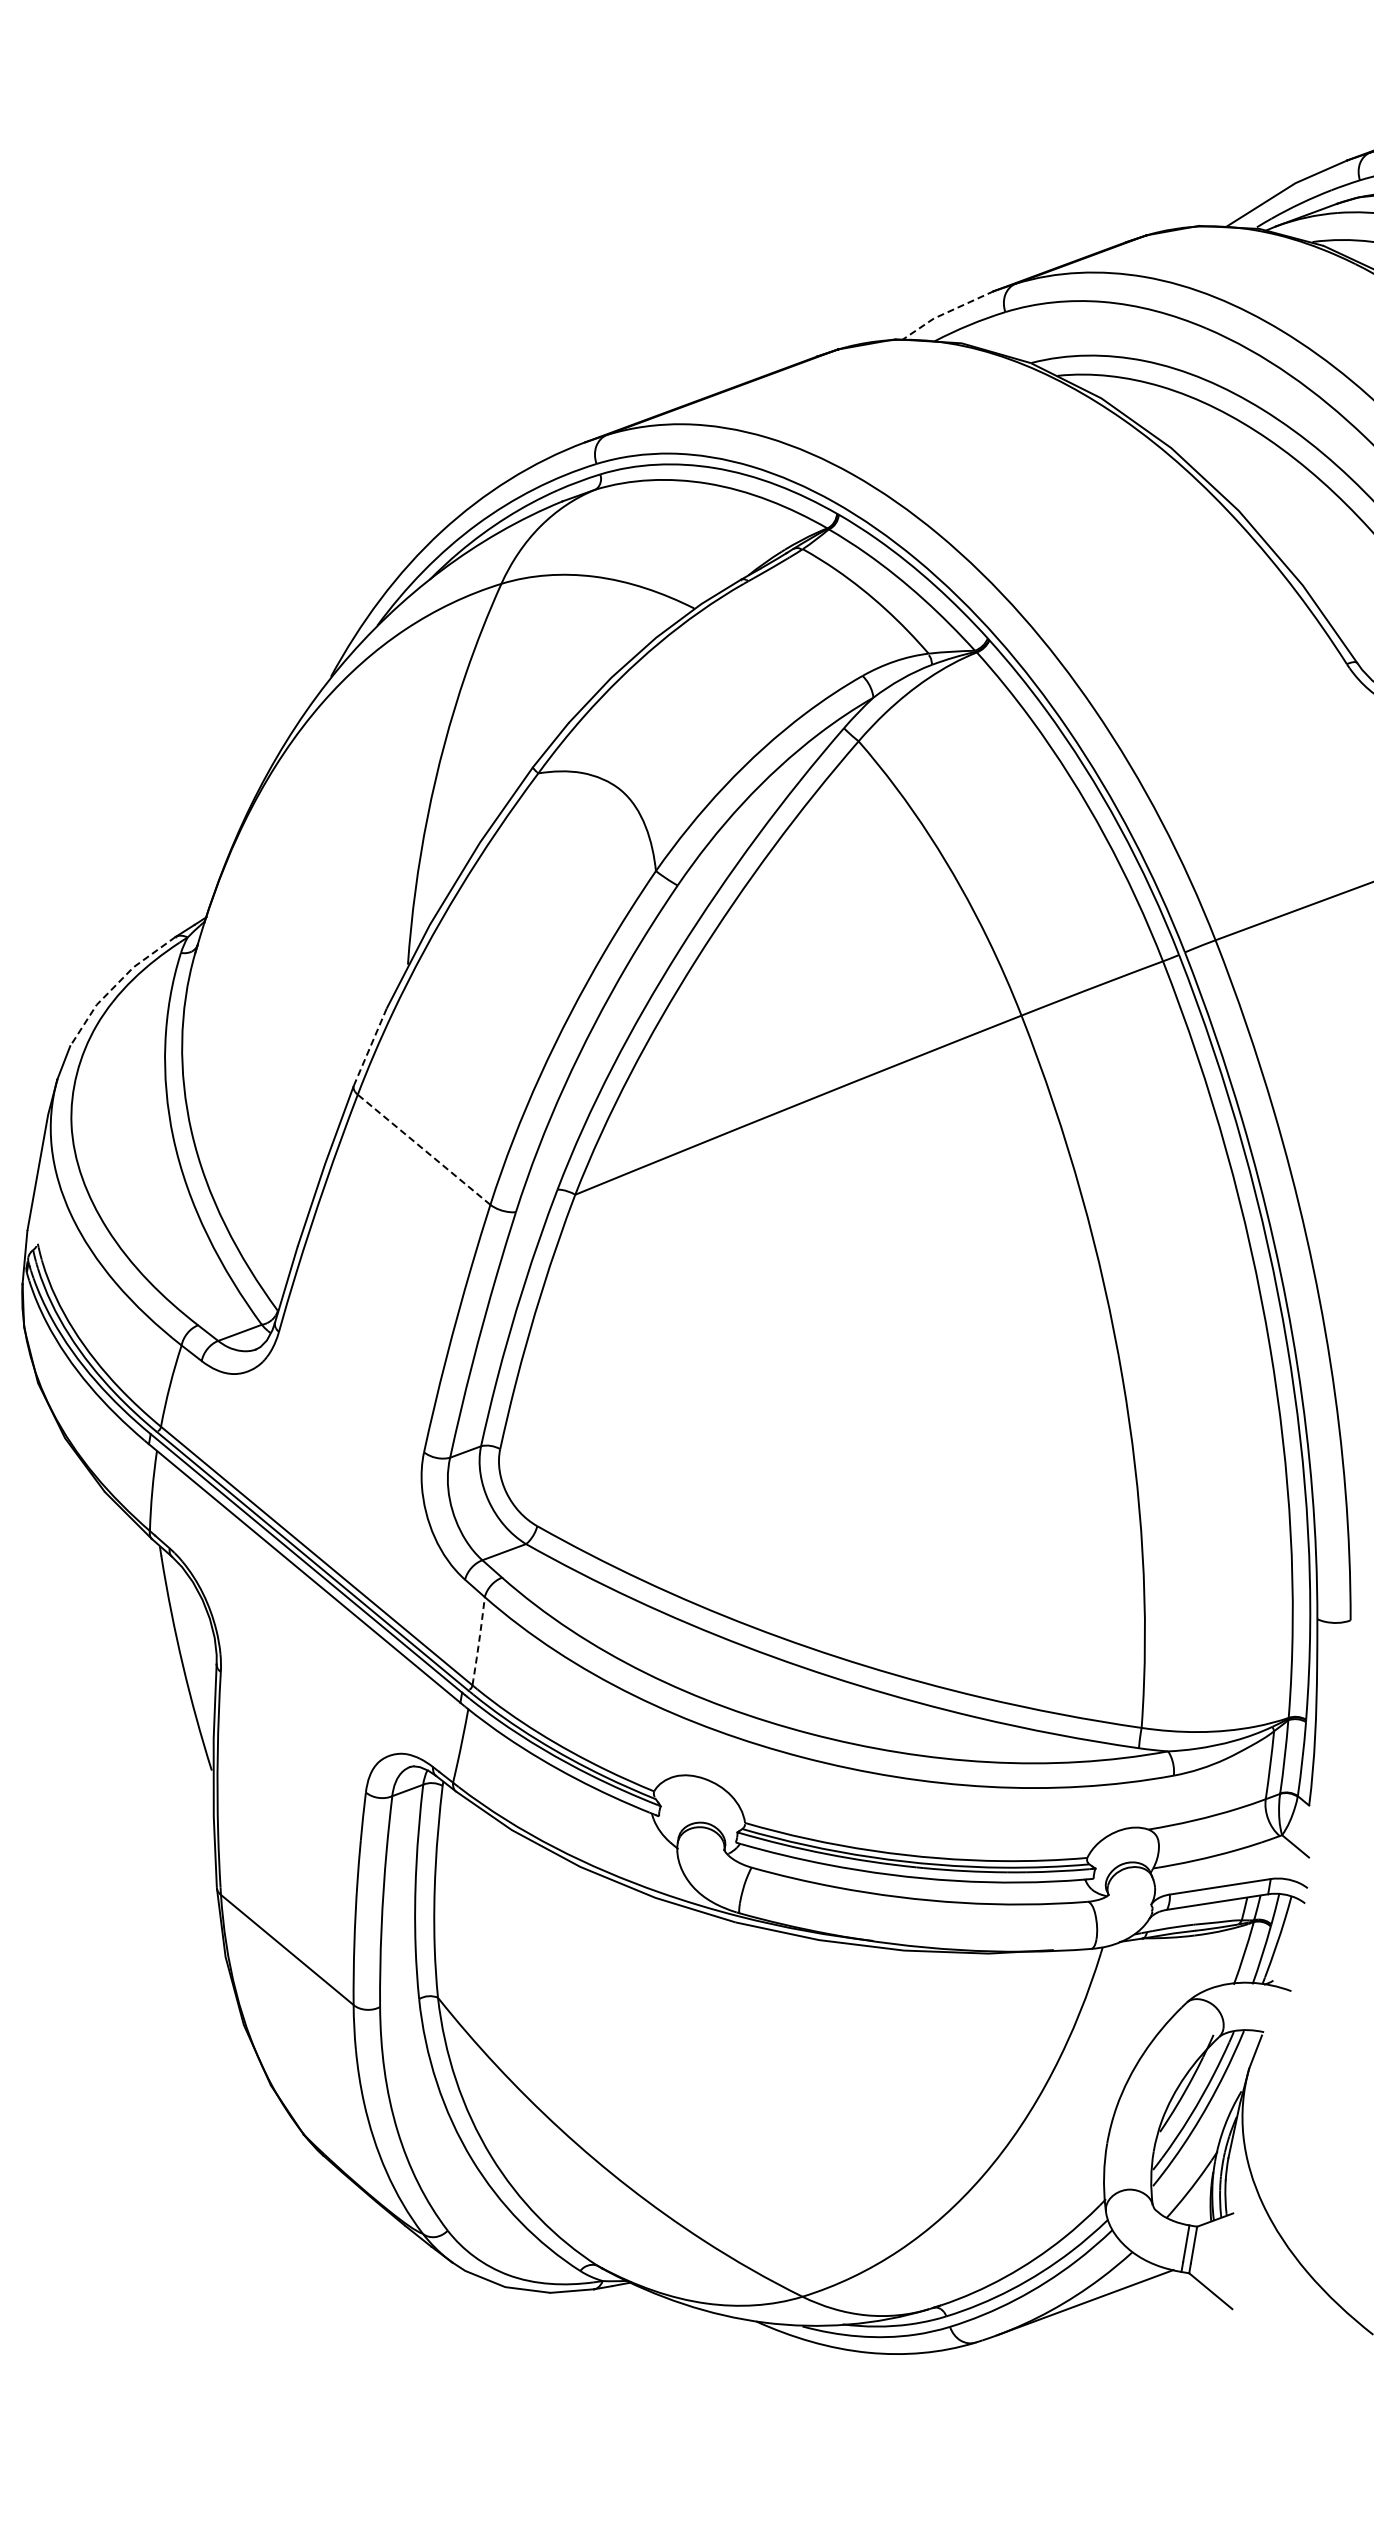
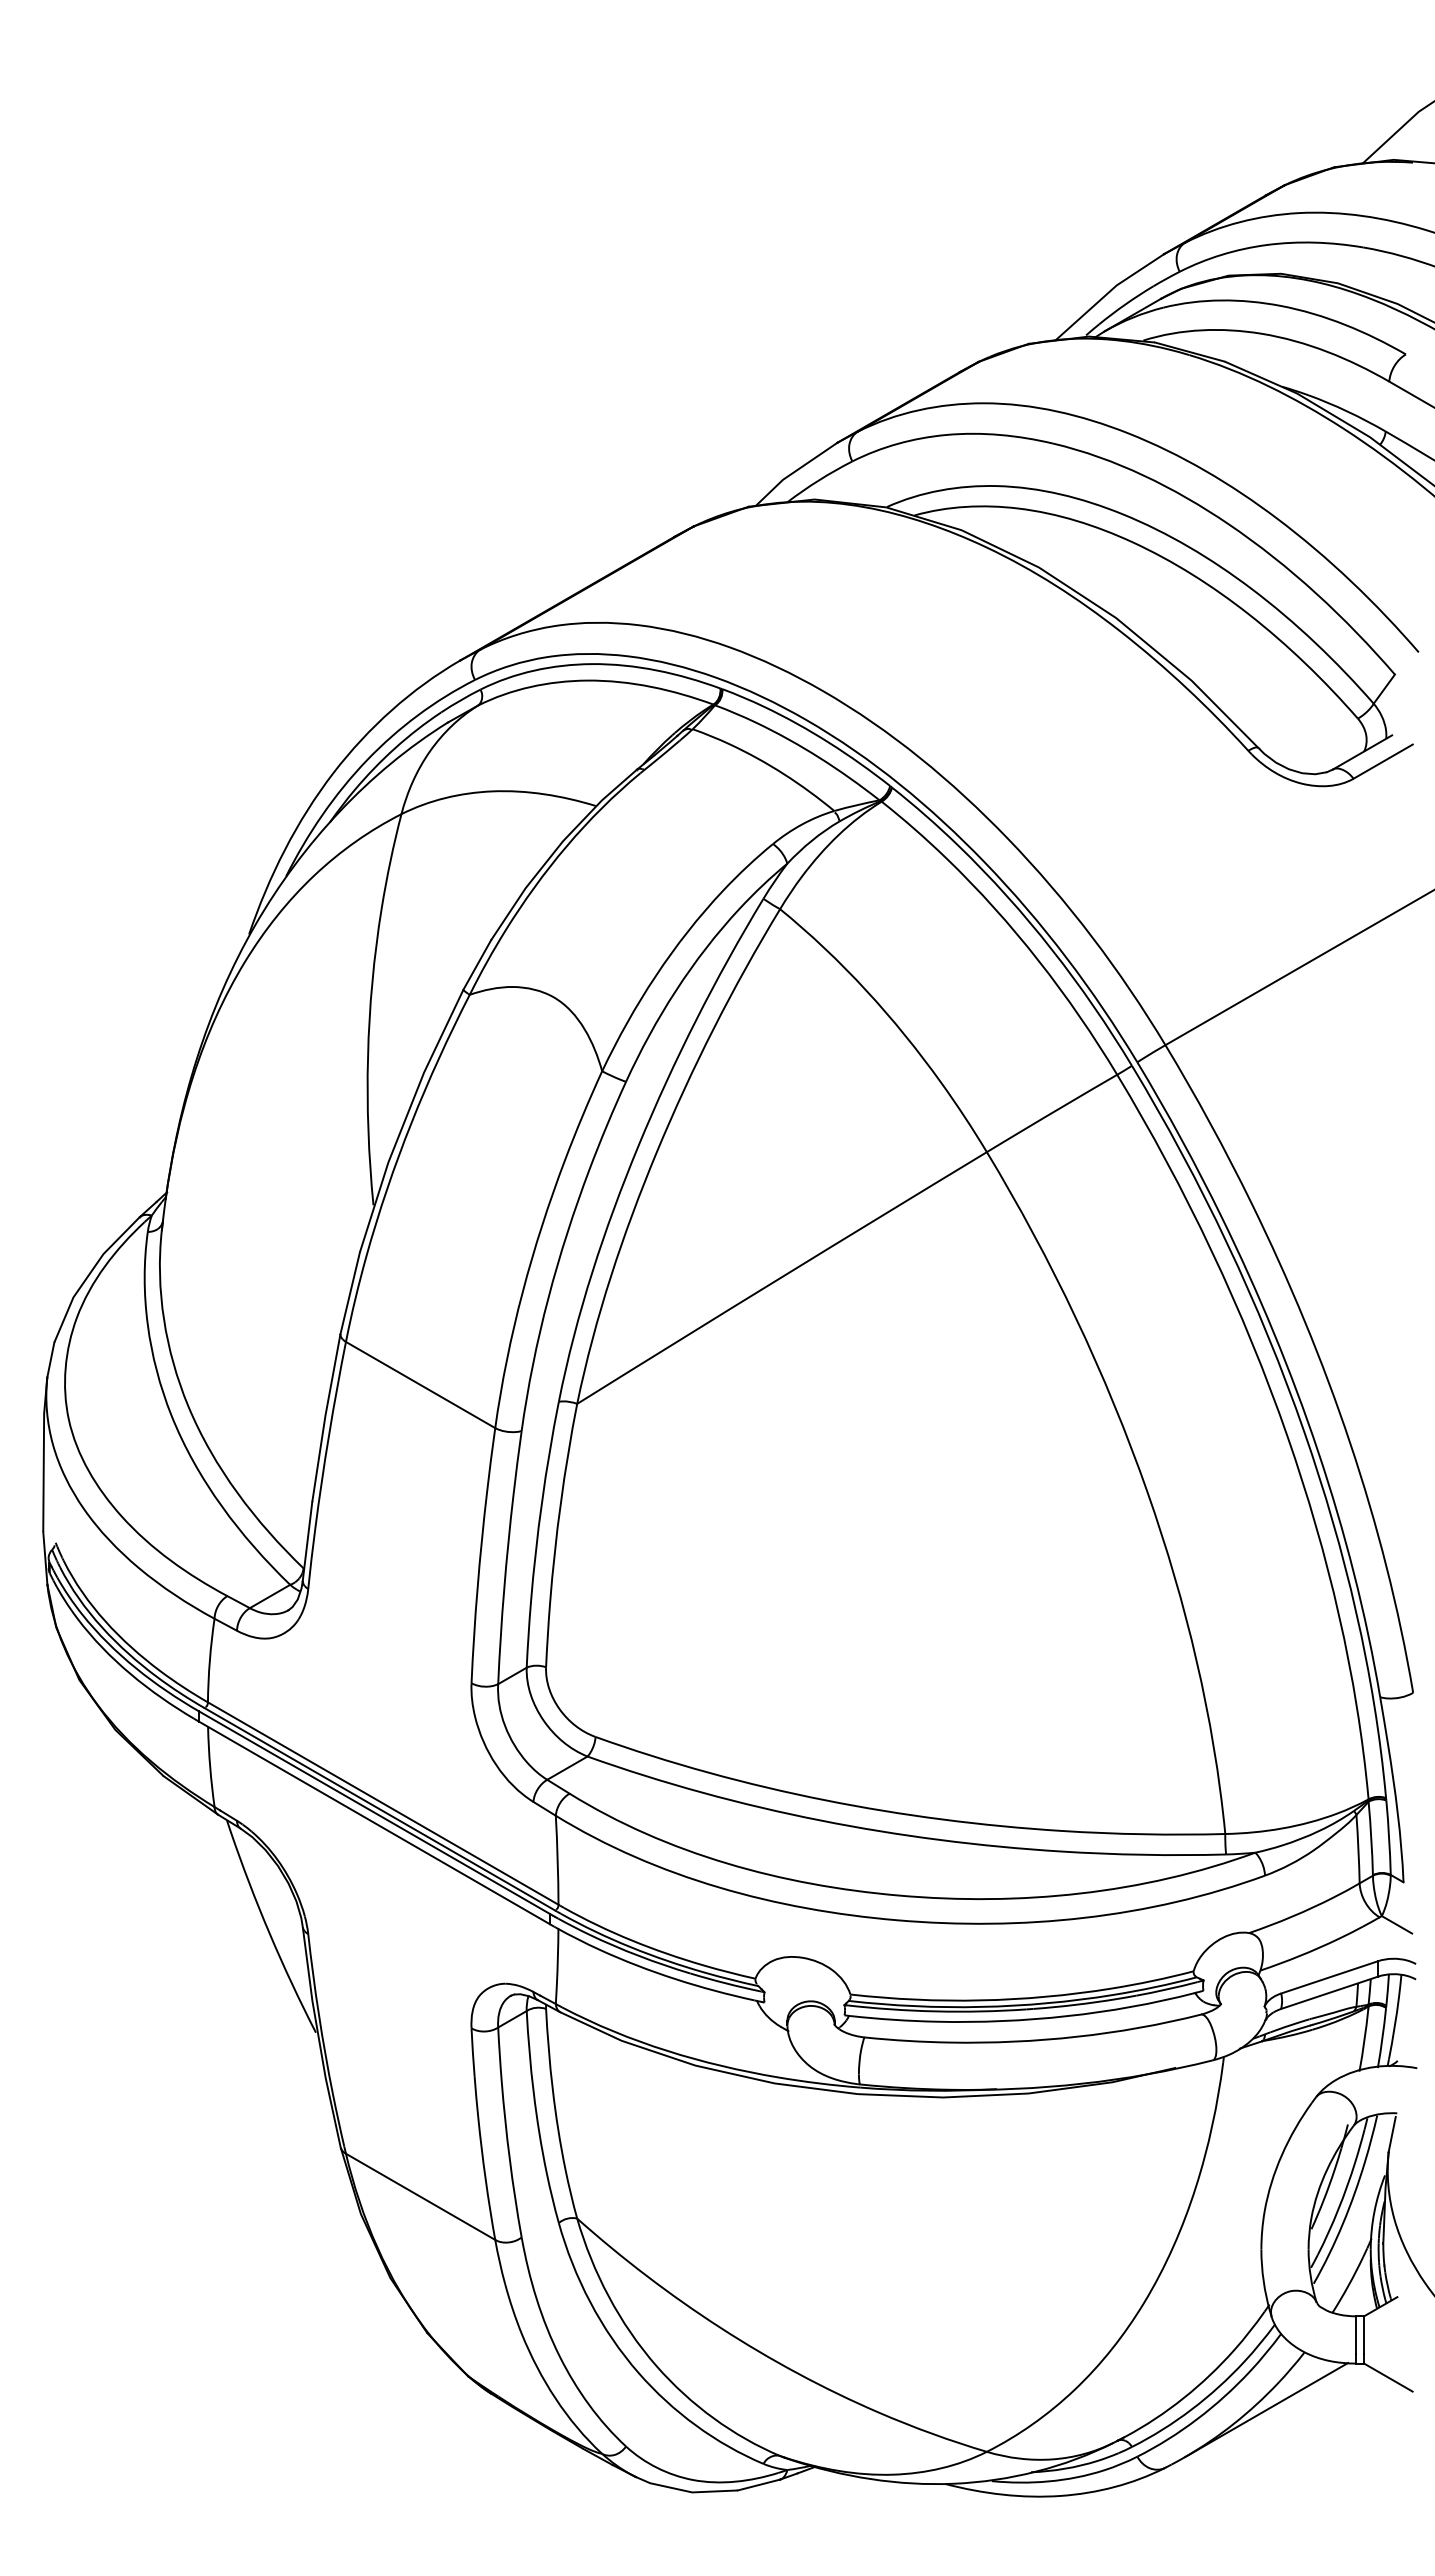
line: (946, 313) -> (794, 472), dashed -> solid
line: (115, 985) -> (88, 1275), dashed -> solid
line: (370, 1047) -> (350, 1293), dashed -> solid
line: (424, 1149) -> (420, 1384), dashed -> solid
arc: (478, 1641) -> (557, 1860), dashed -> solid

